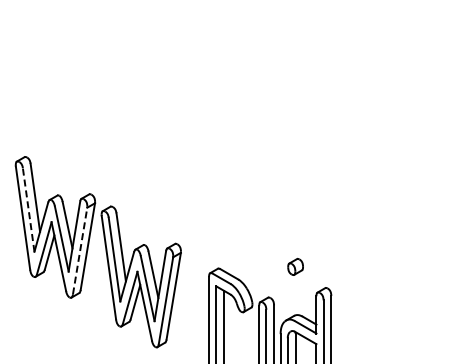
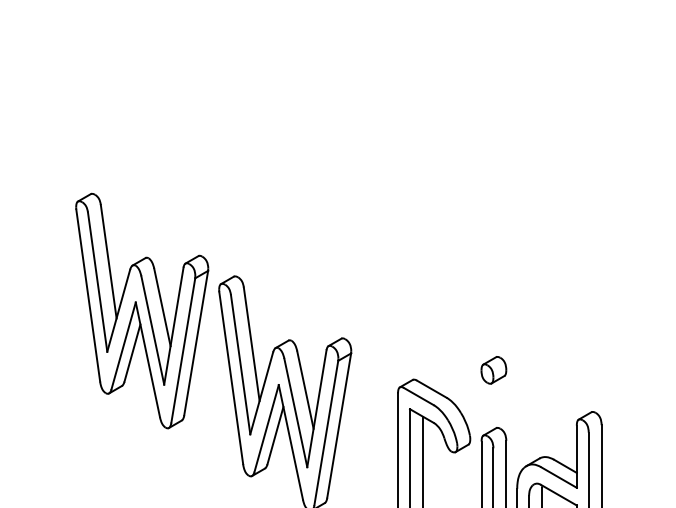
line: (28, 209) -> (97, 281), dashed -> solid
line: (80, 251) -> (183, 351), dashed -> solid
part: (295, 266) -> (493, 369), moved

